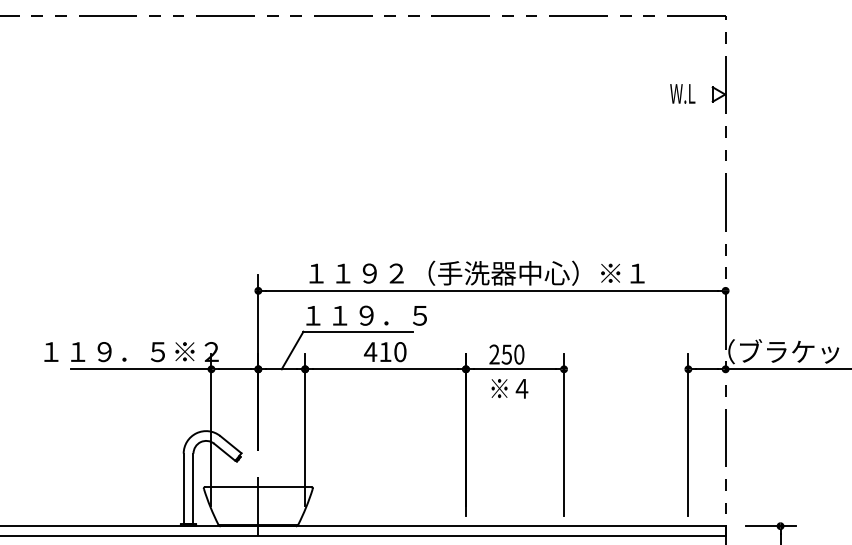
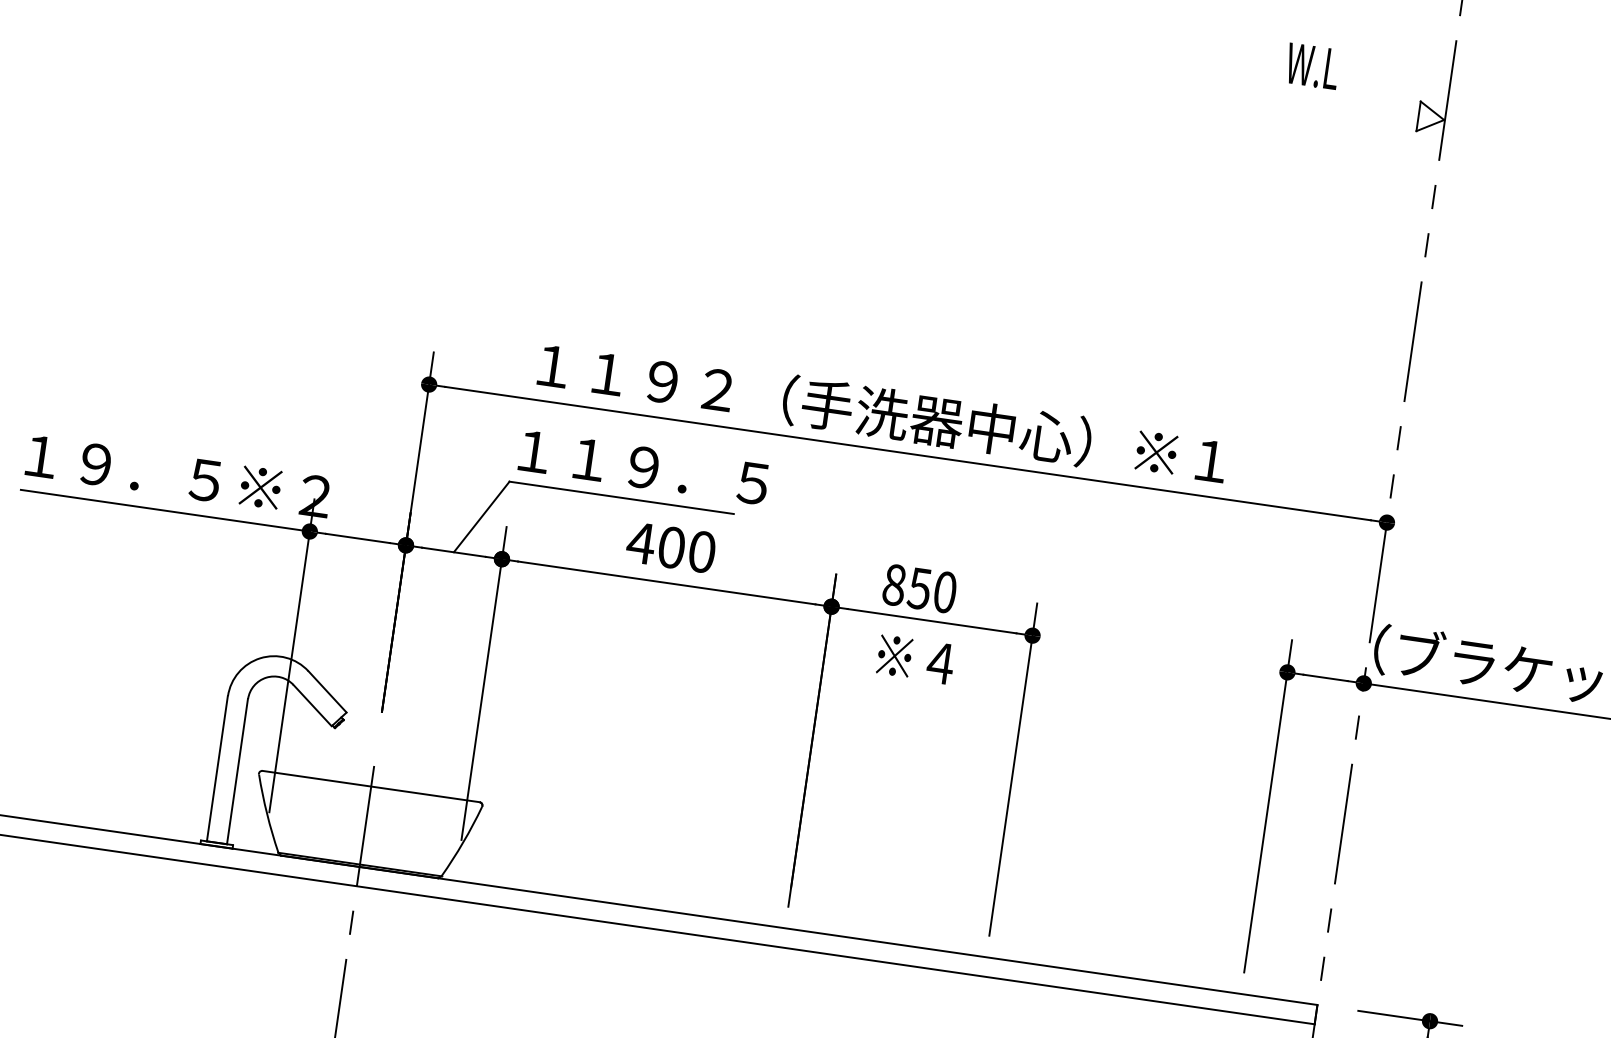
text: (682, 93) -> (1312, 65), moved
text: (385, 352) -> (671, 548), 410 -> 400
text: (494, 354) -> (894, 584), 250 -> 850

